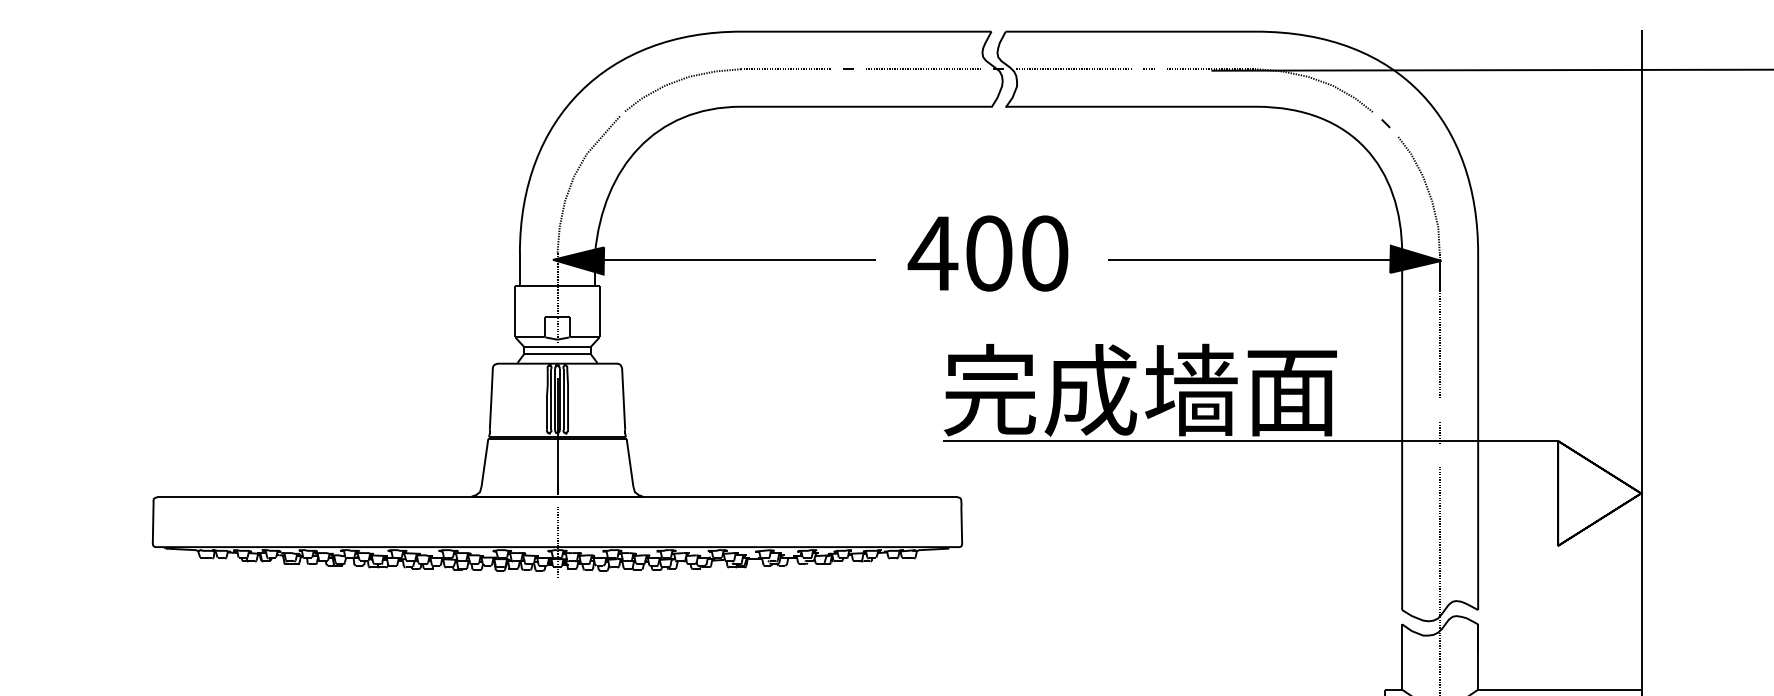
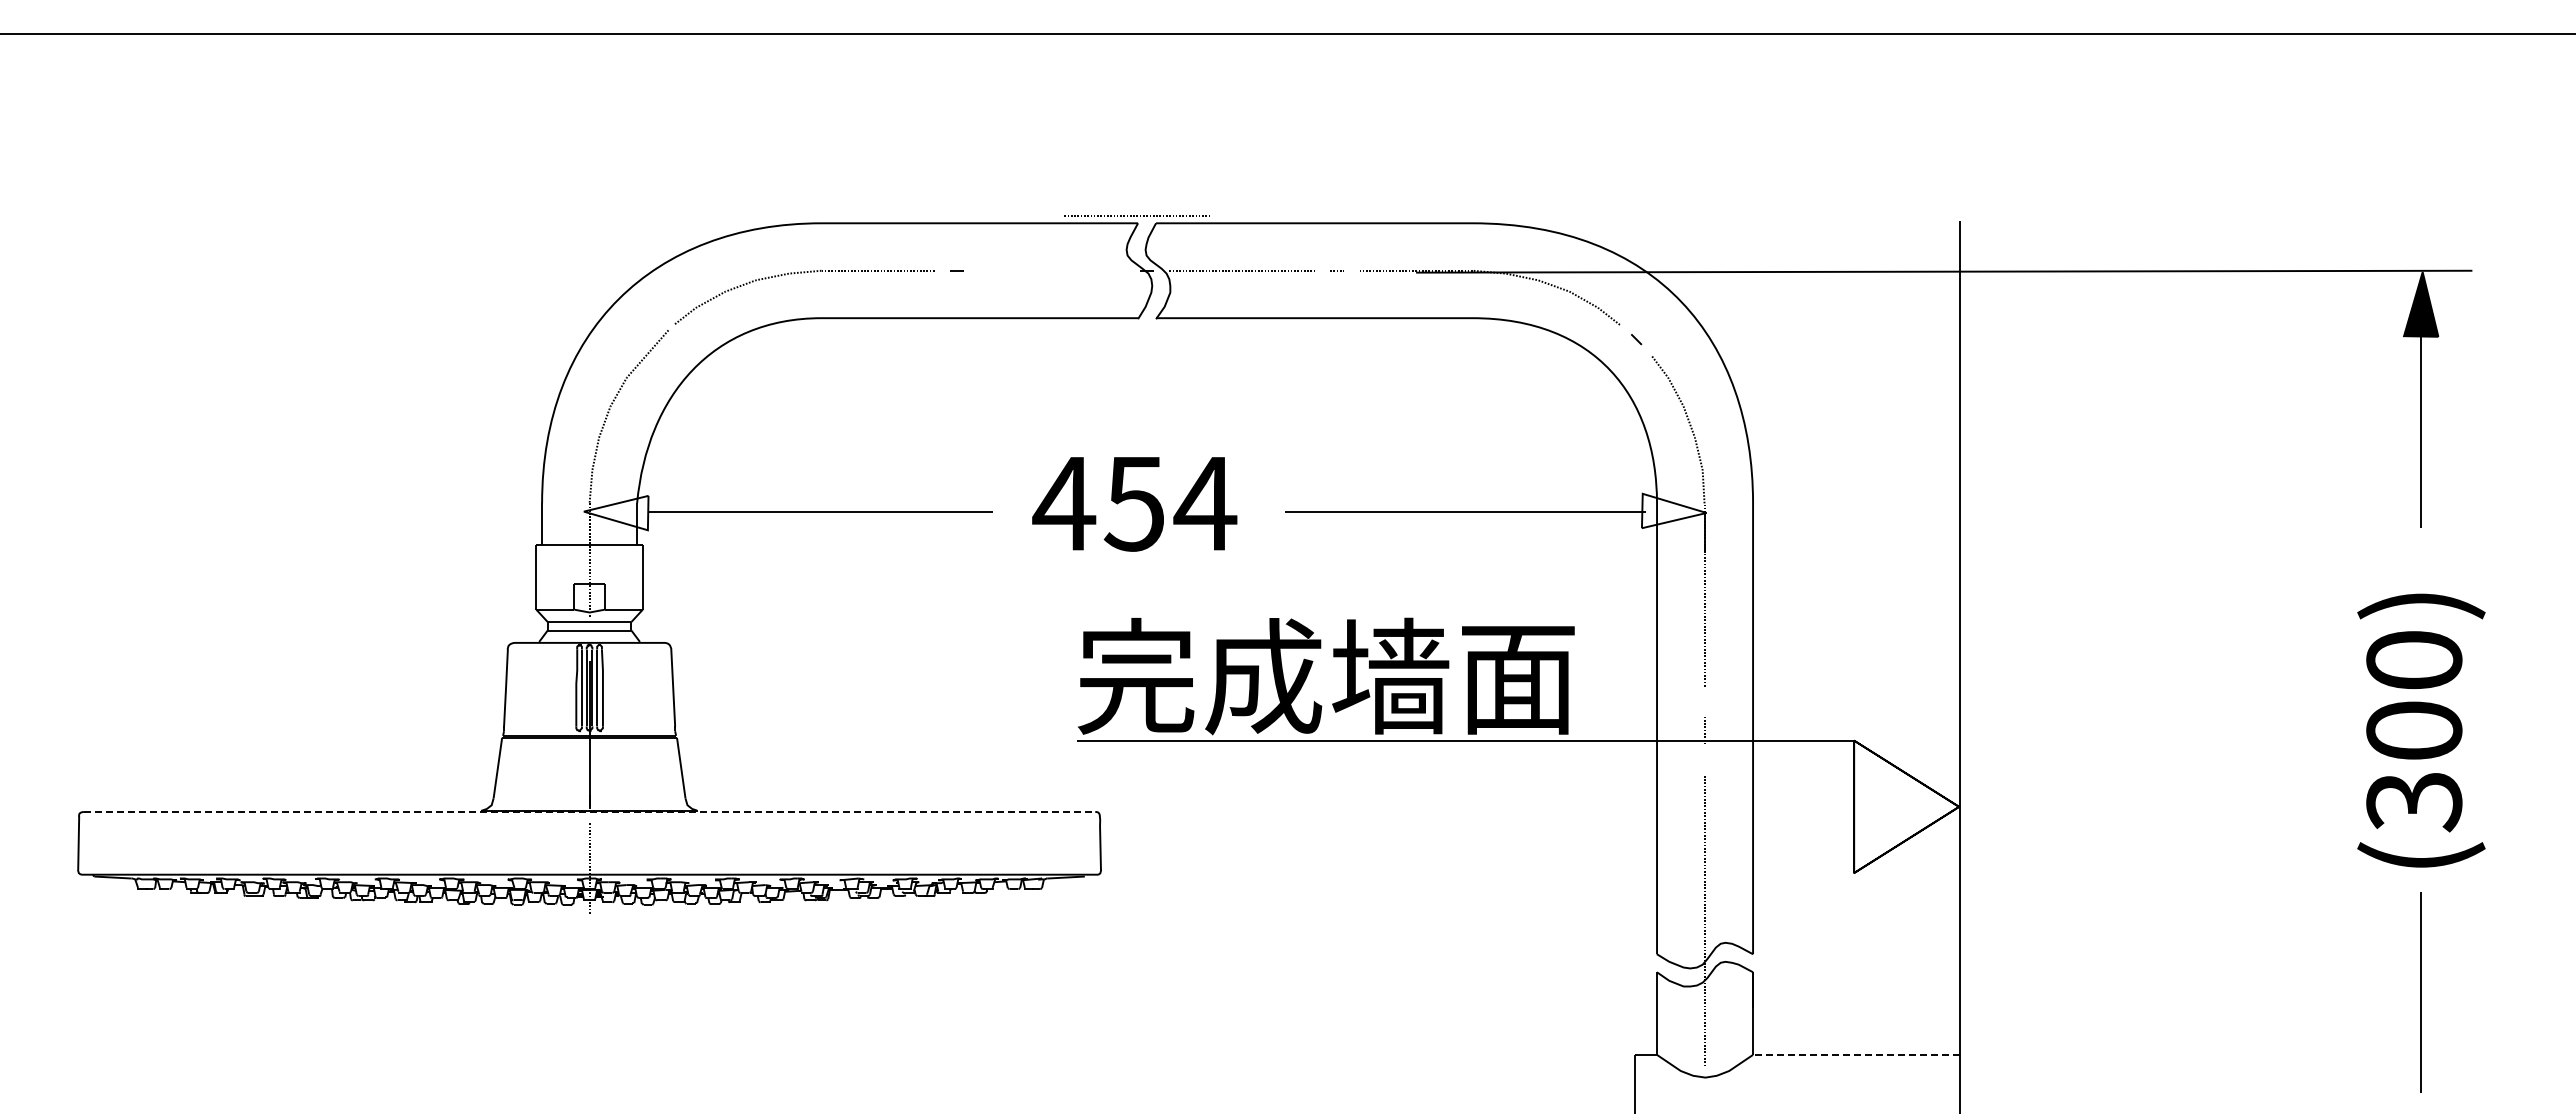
line: (923, 69) -> (1136, 215), moved
text: (1017, 253) -> (1170, 503), 400 -> 454
fill: (1415, 258) -> (1673, 510), removed
fill: (577, 260) -> (615, 512), removed
line: (557, 497) -> (589, 811), solid -> dashed
line: (1560, 689) -> (1856, 1054), solid -> dashed

